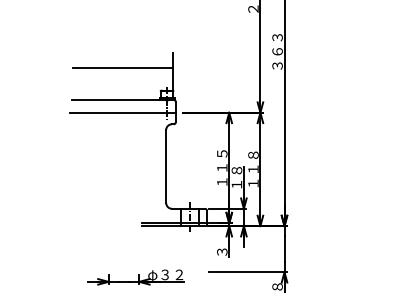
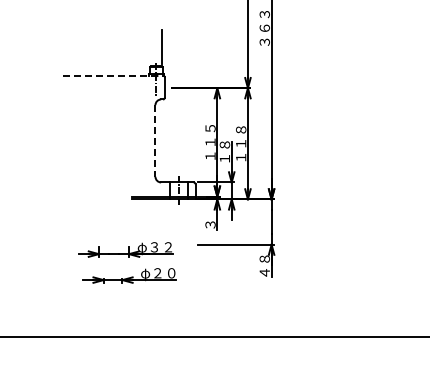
line: (123, 67) -> (113, 43), removed
line: (123, 99) -> (113, 75), solid -> dashed
line: (122, 113) -> (112, 88), removed
line: (166, 166) -> (155, 140), solid -> dashed

